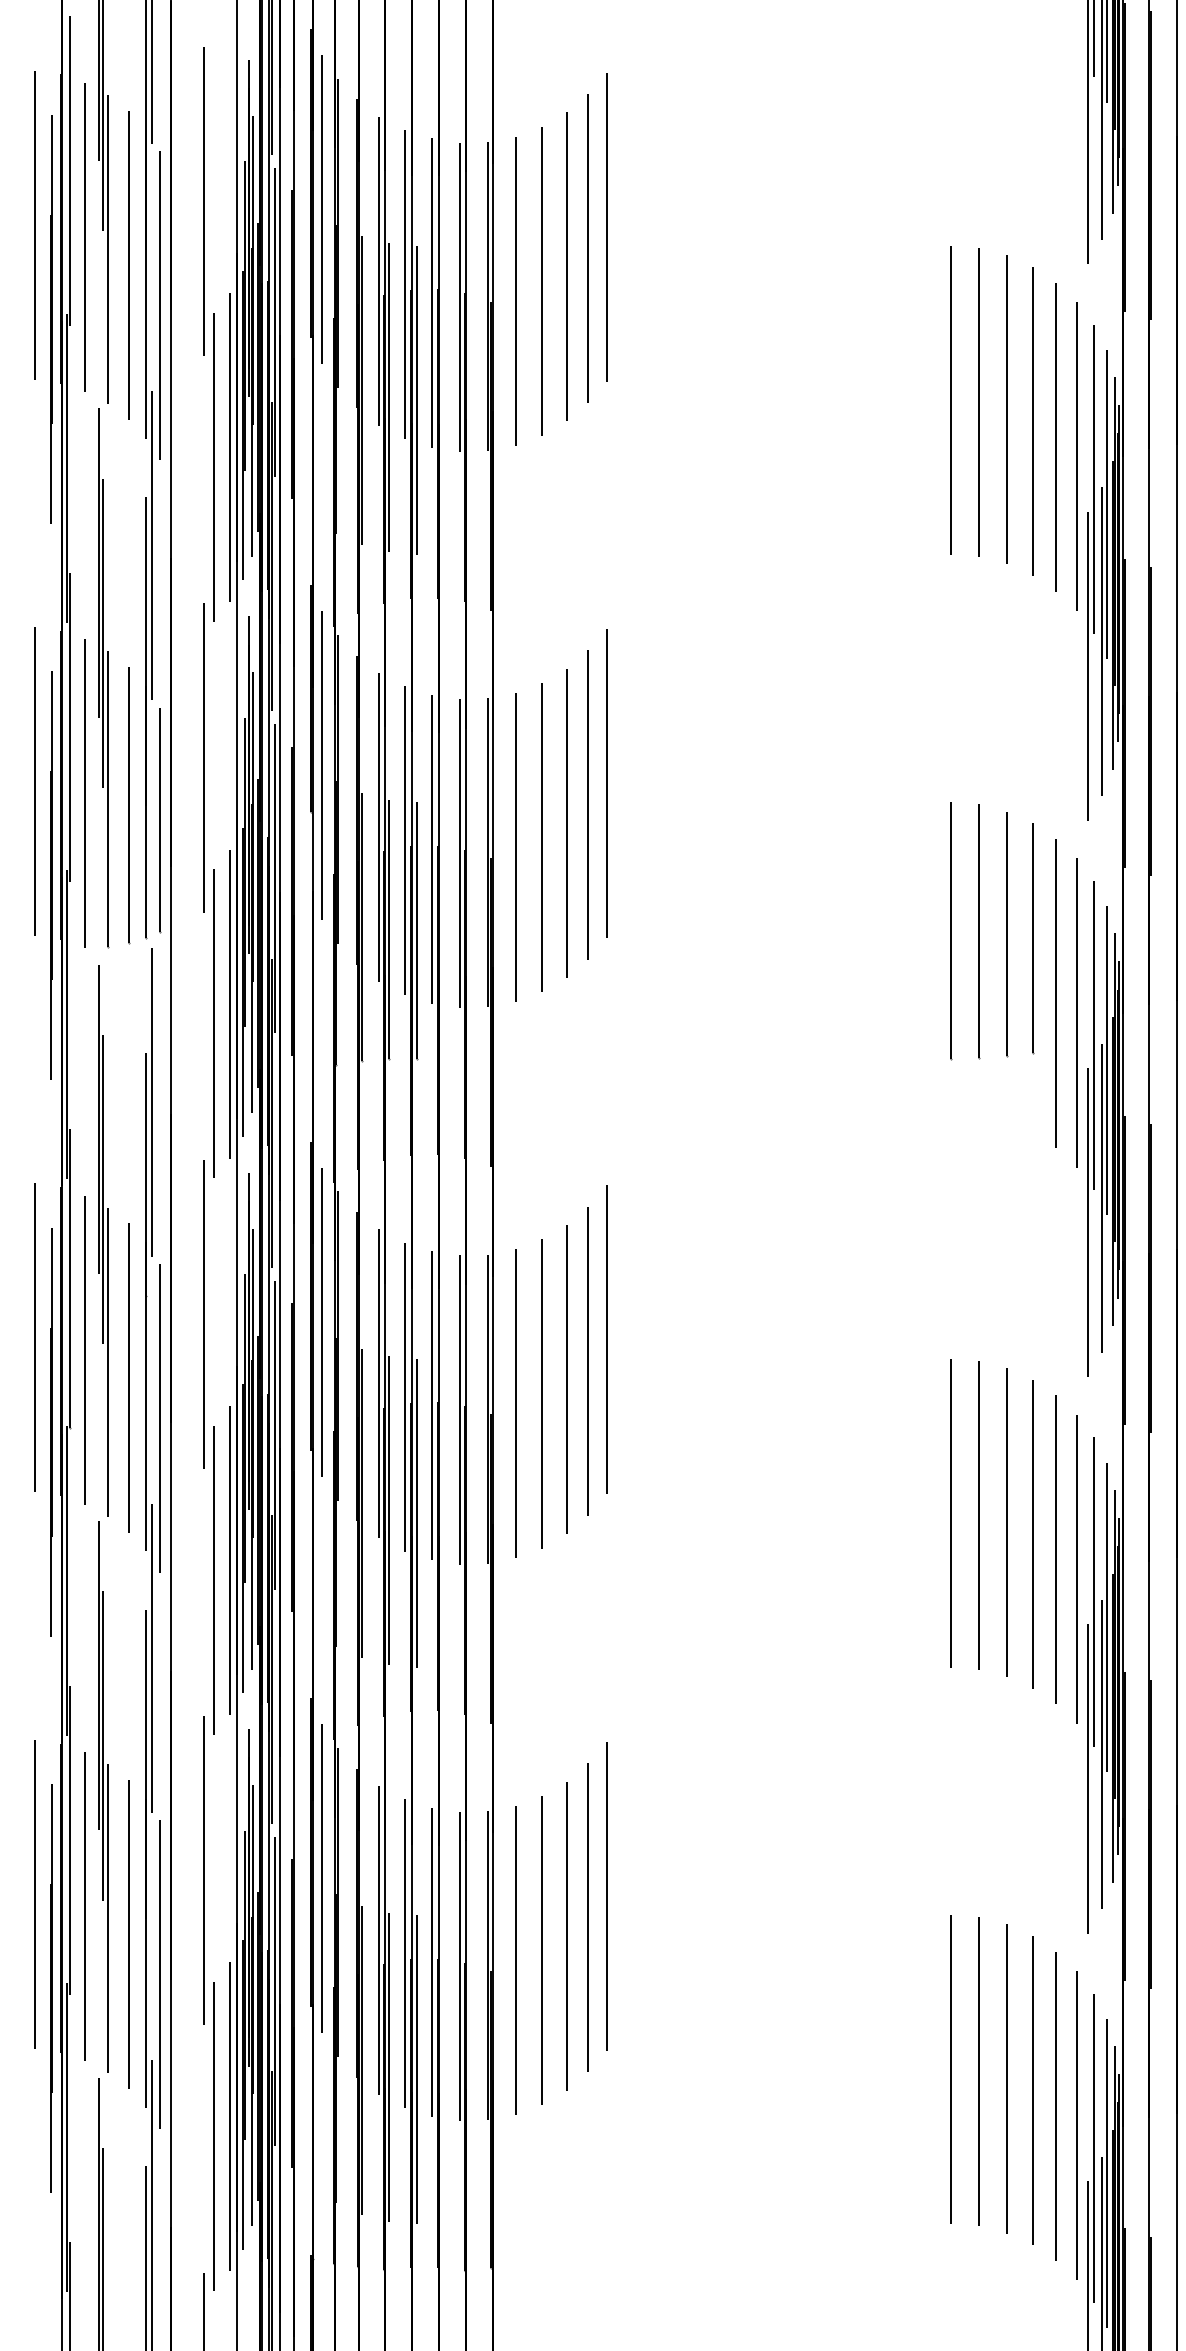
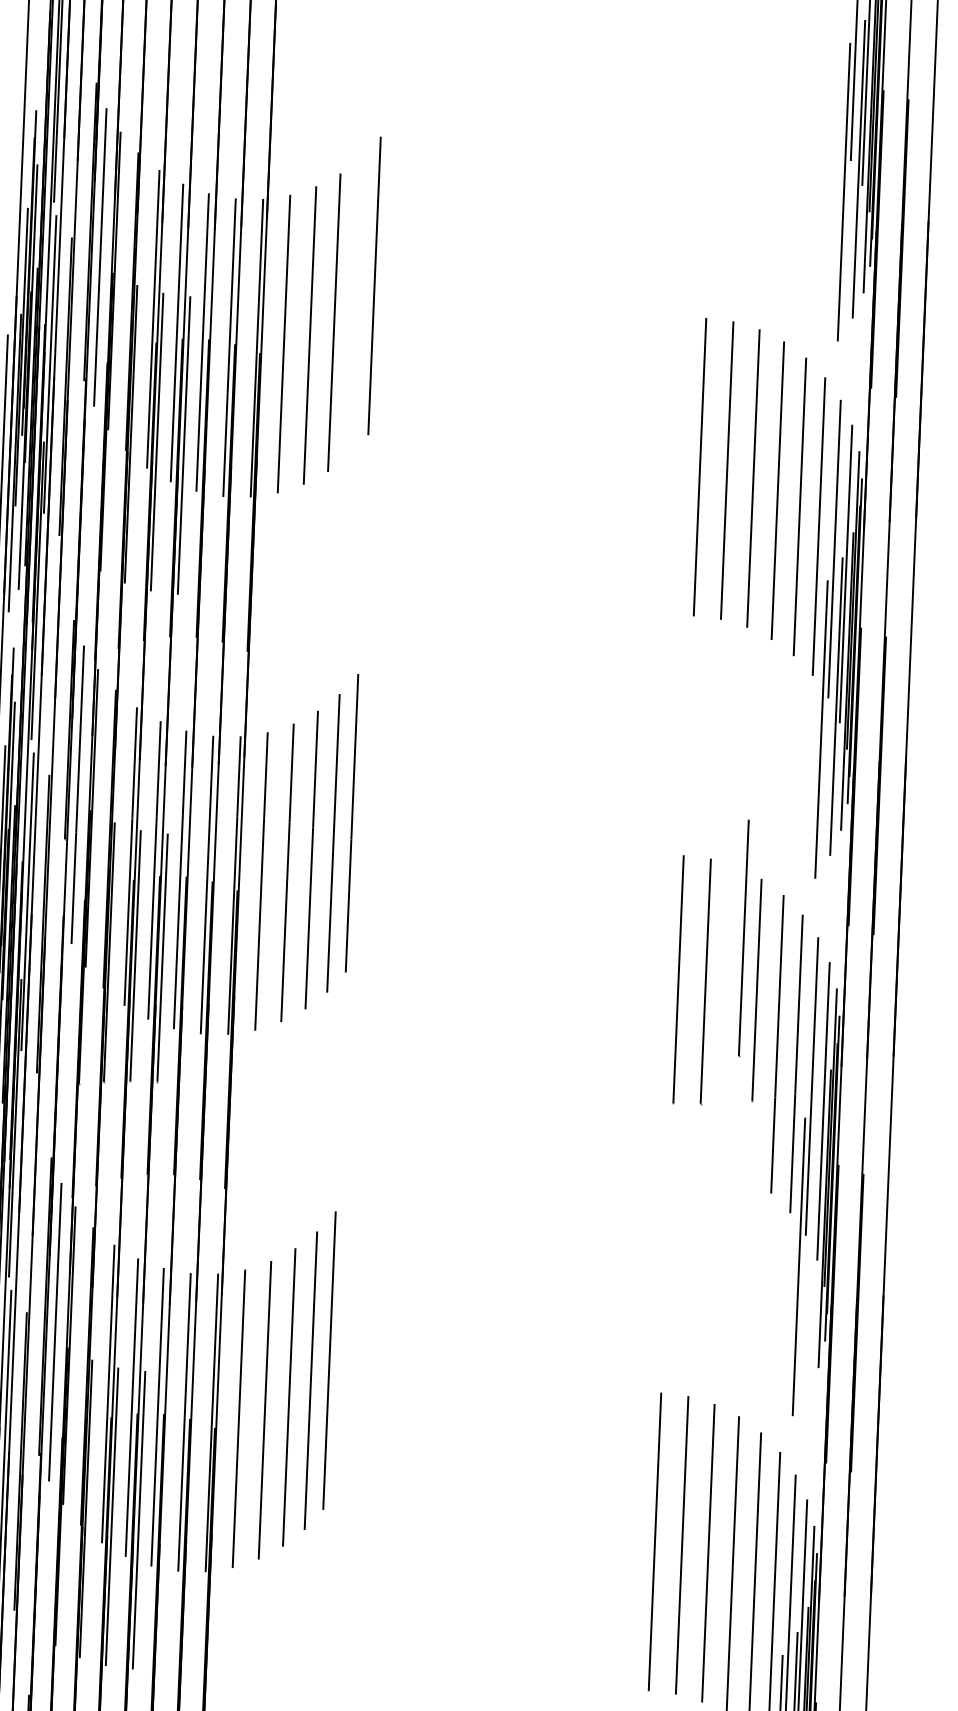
line: (588, 248) -> (356, 305), removed
line: (1007, 934) -> (744, 938), moved
line: (1102, 1197) -> (814, 1243), removed

